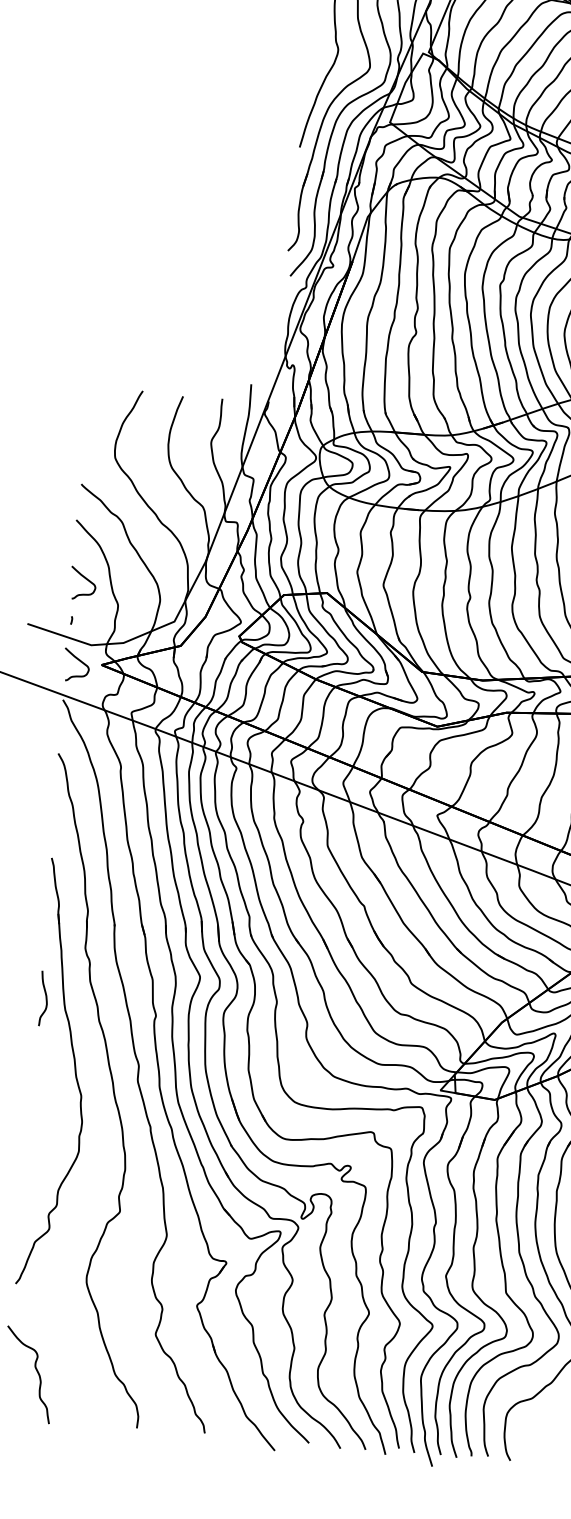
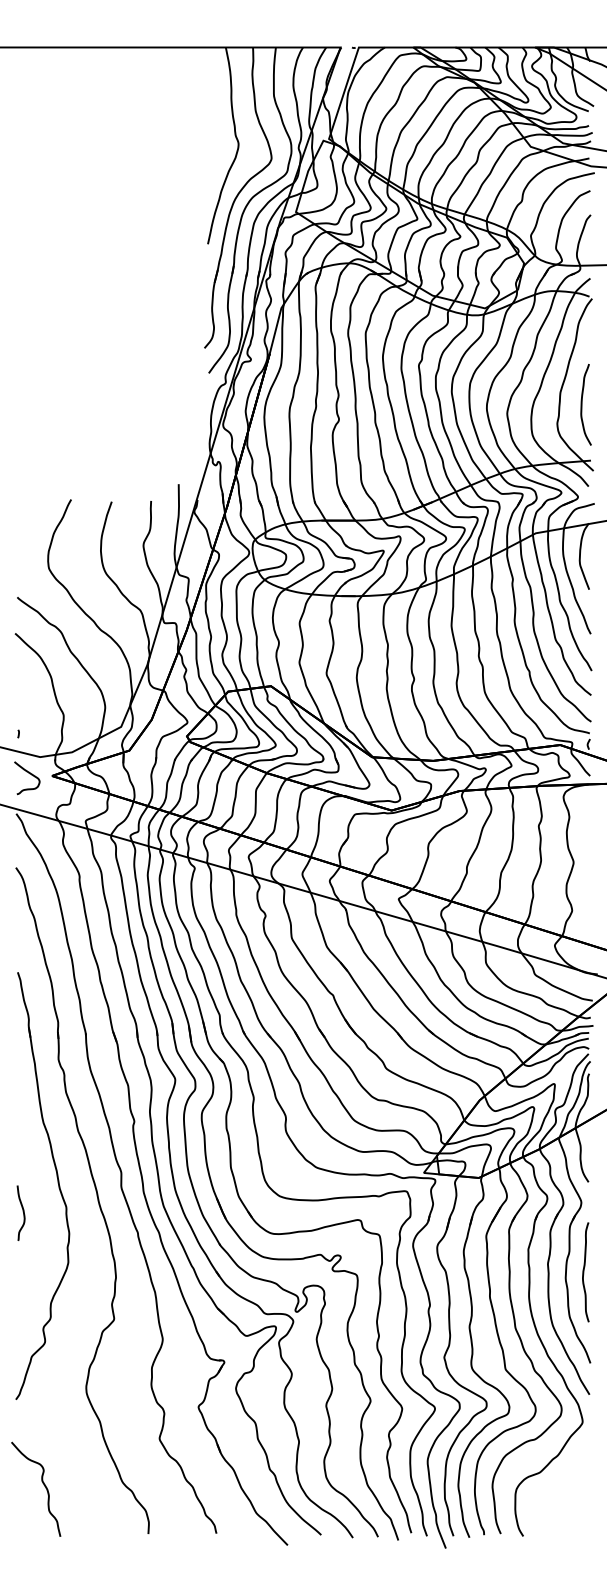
curve: (85, 579) -> (29, 692), removed
curve: (45, 997) -> (22, 1211), moved

